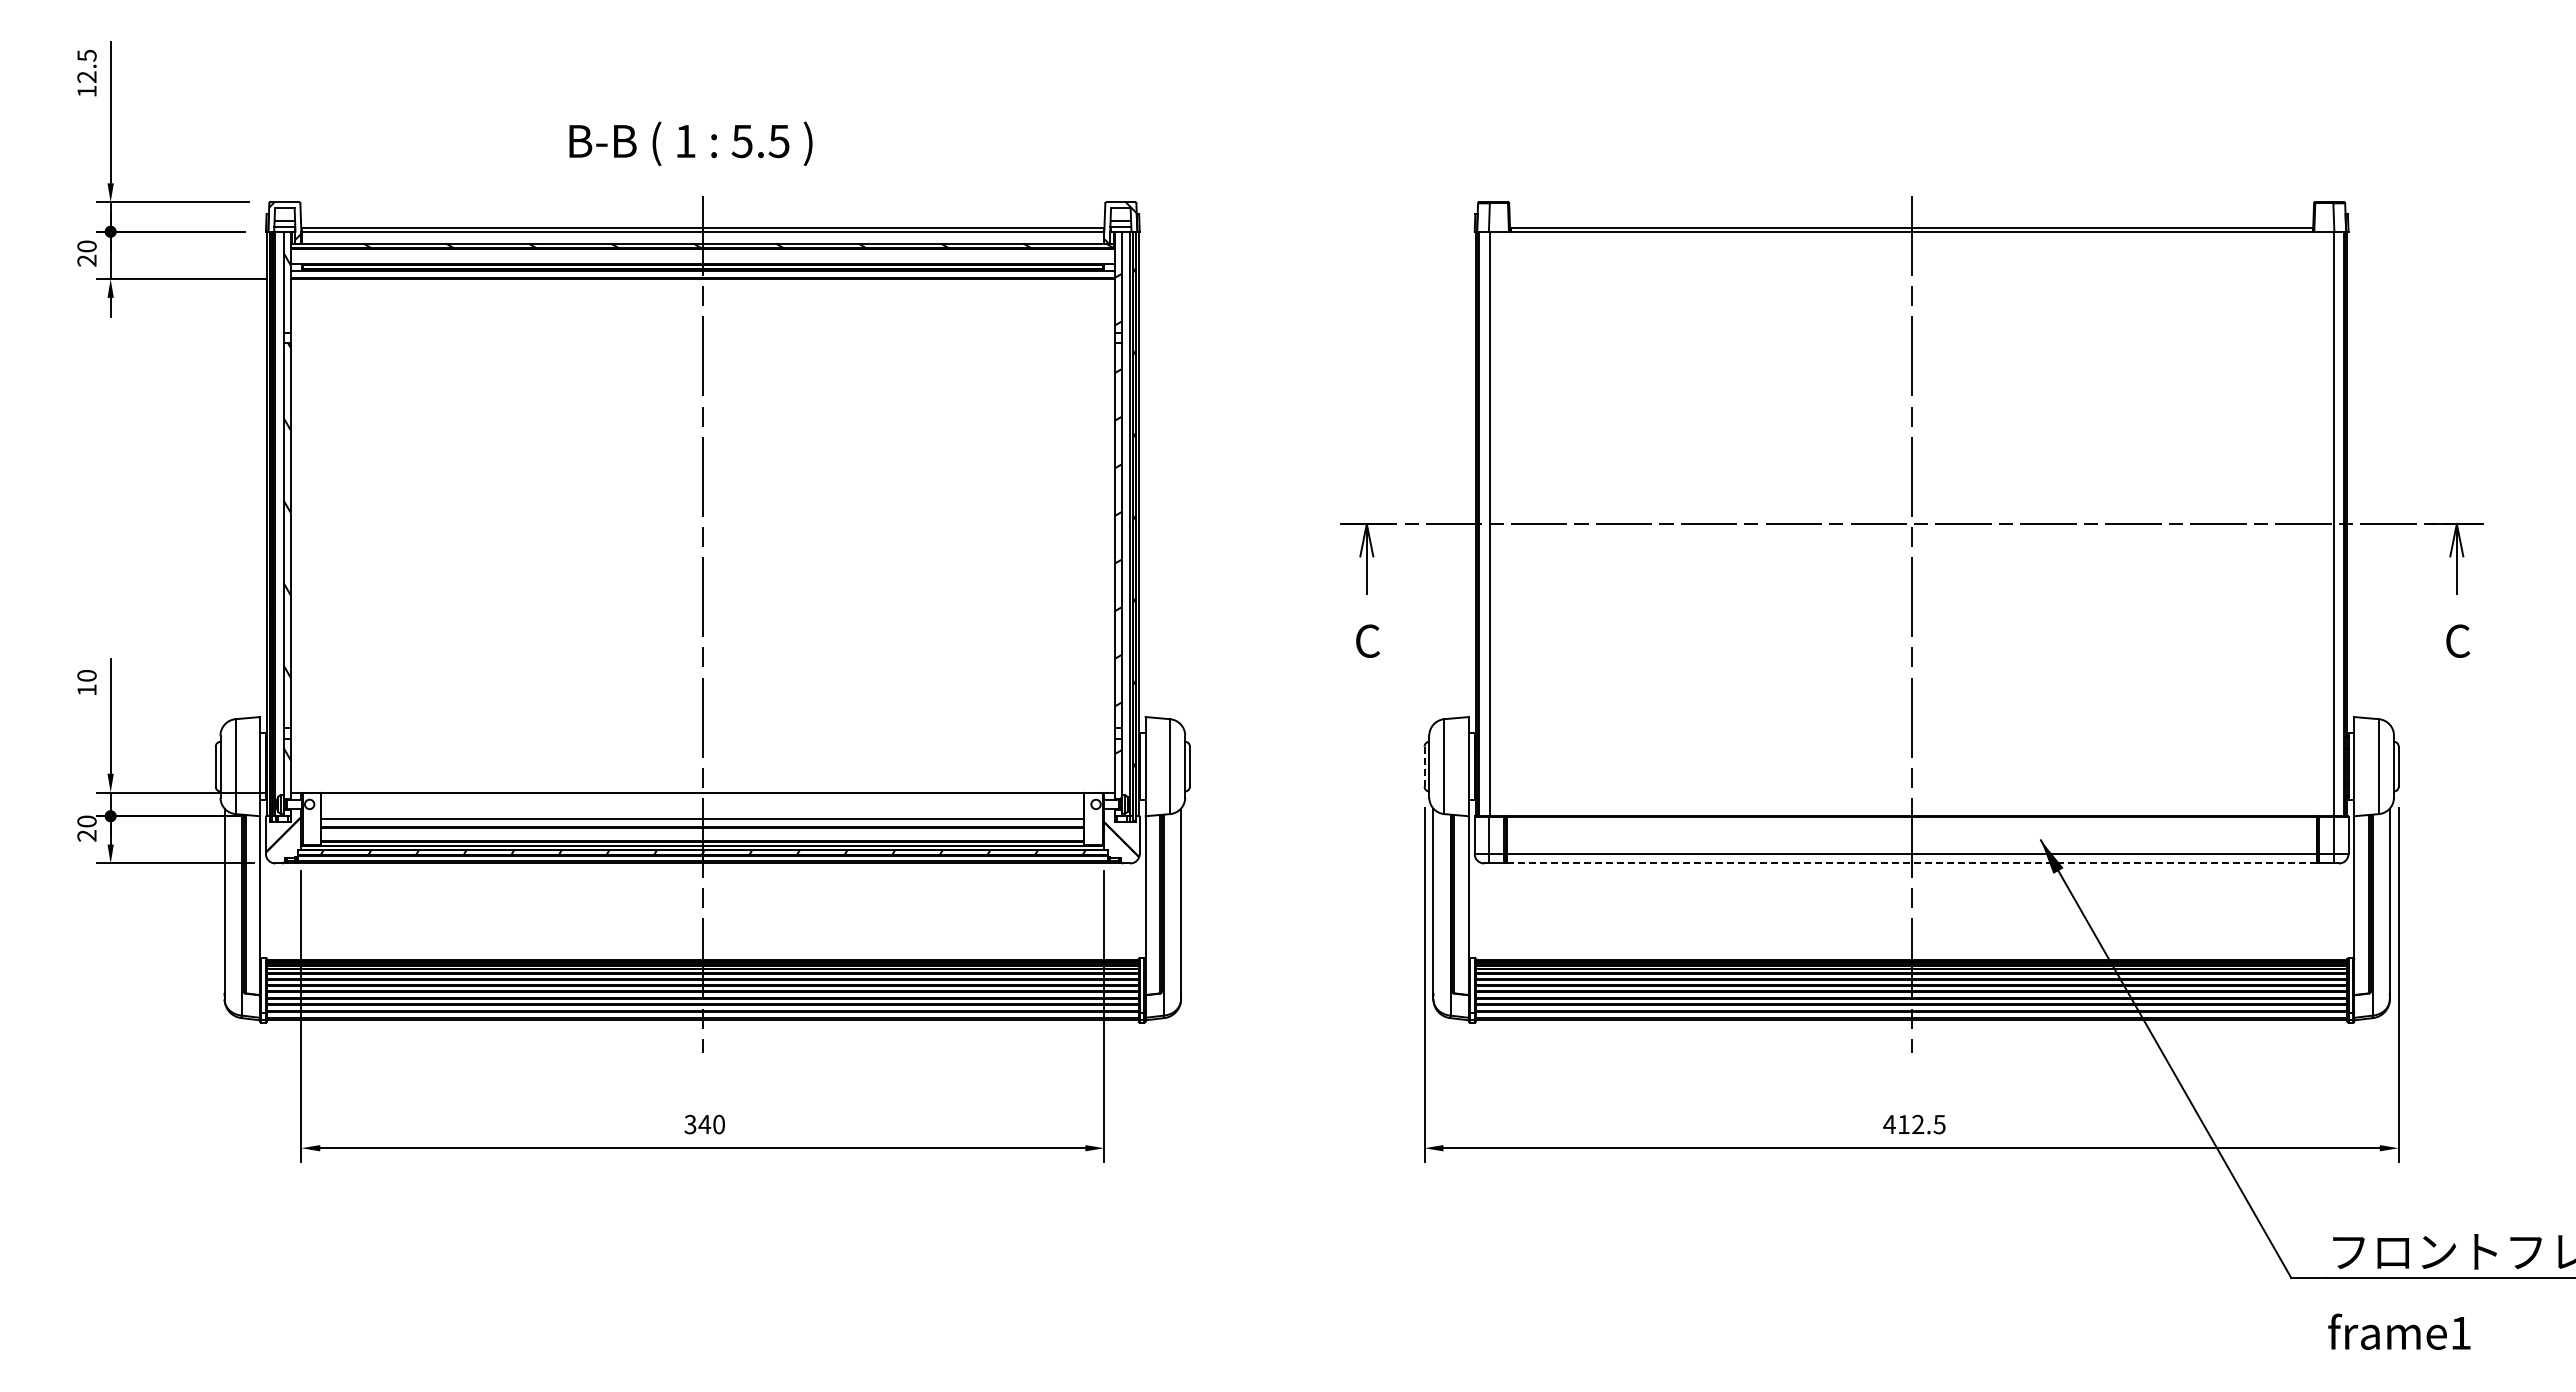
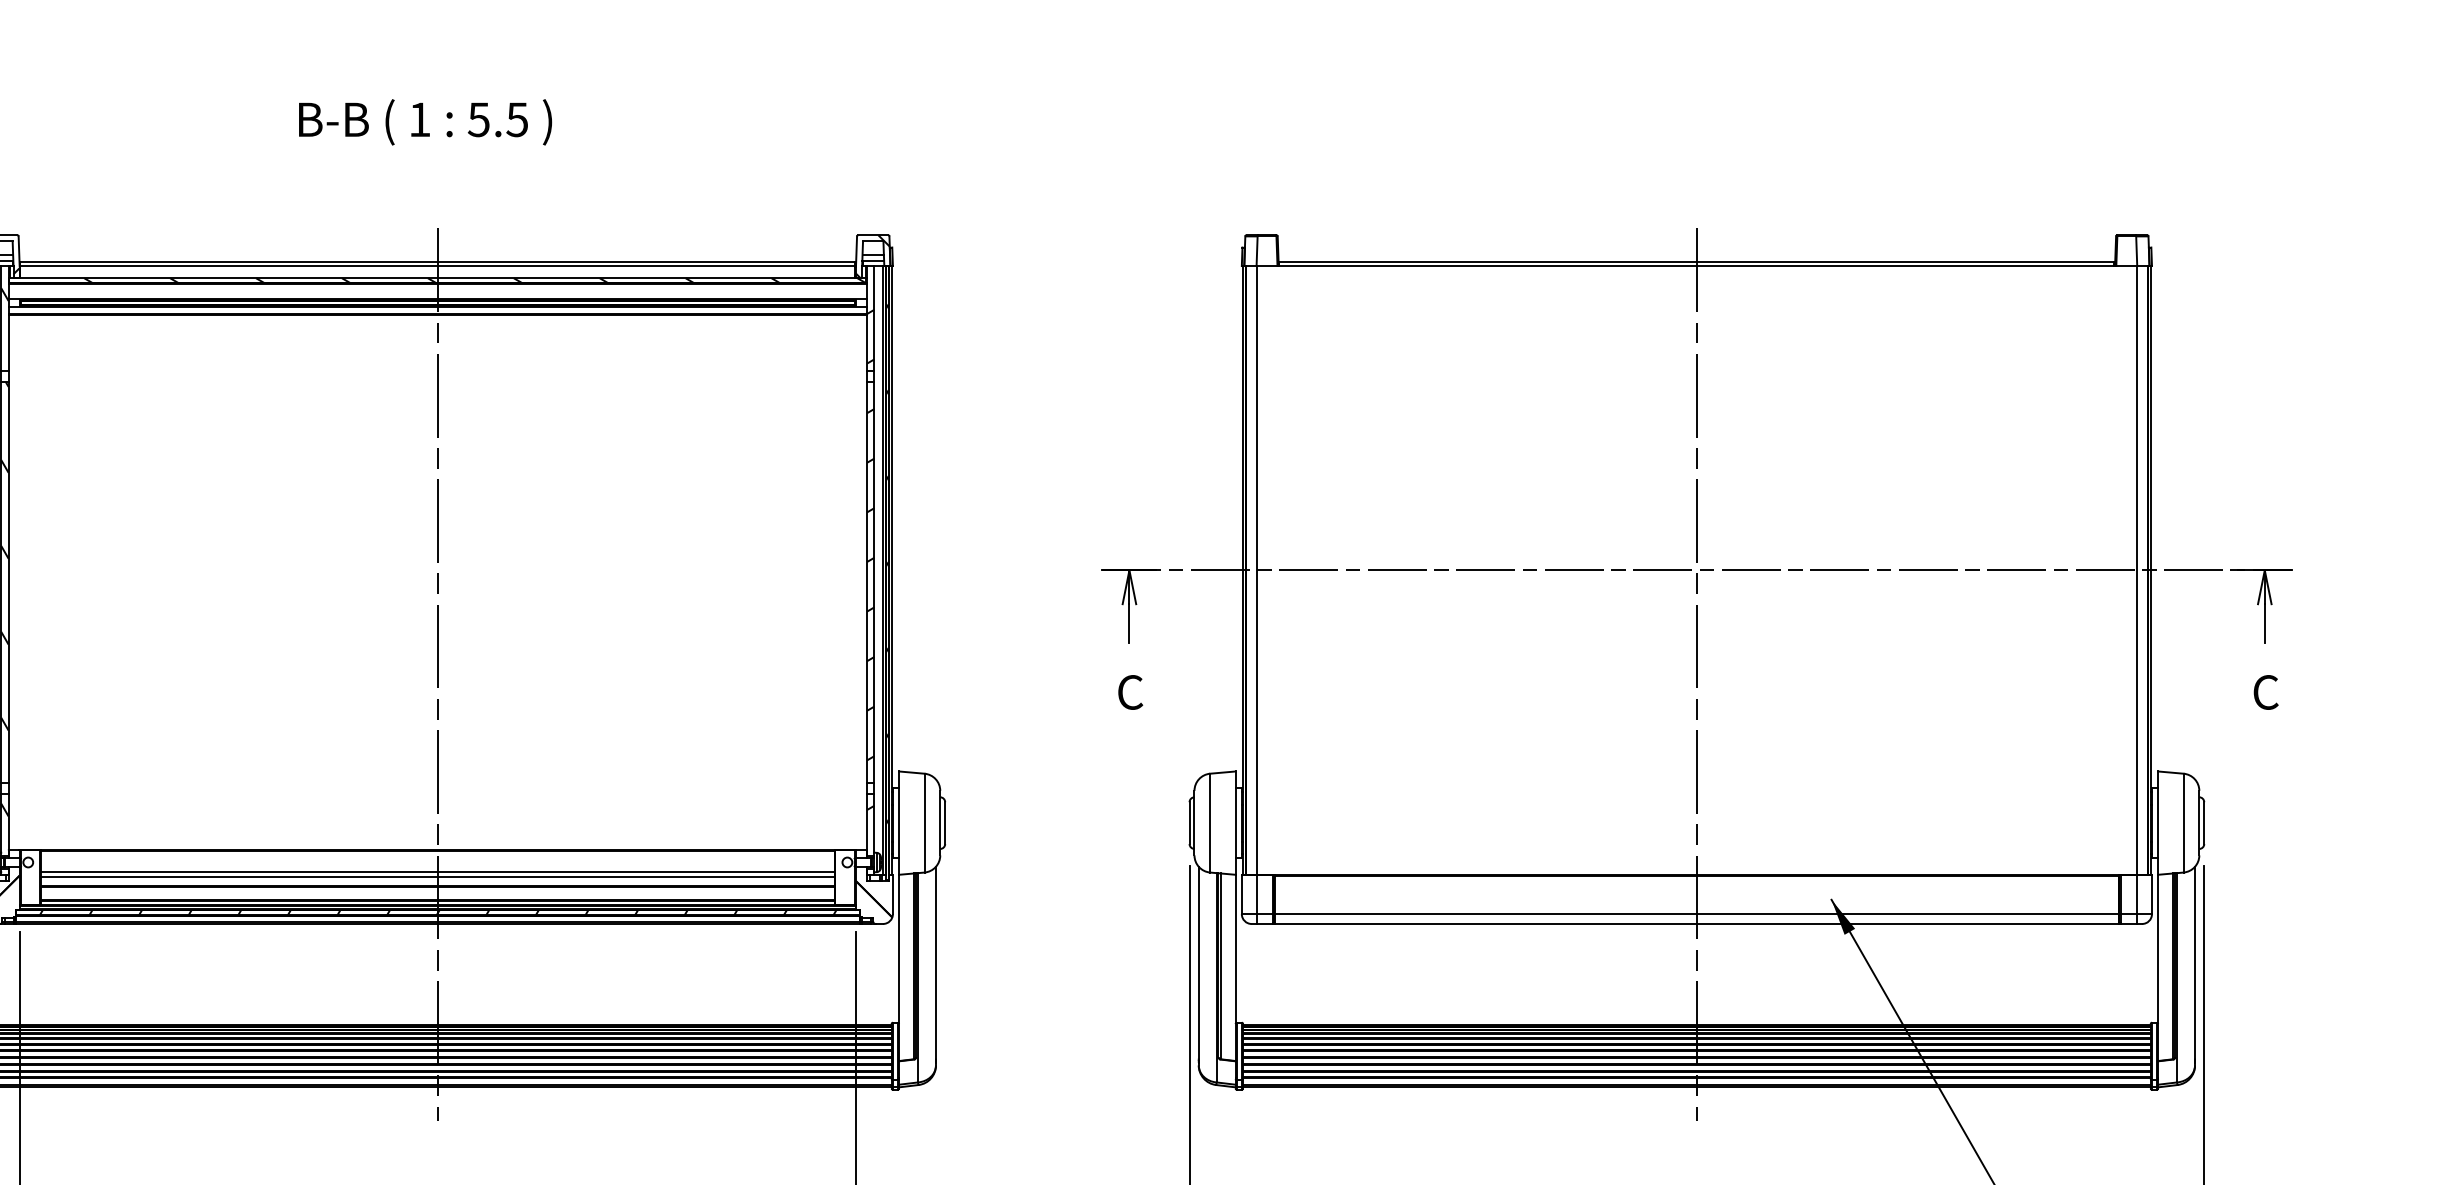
text: (690, 143) -> (424, 121), moved
line: (1424, 766) -> (1189, 822), dashed -> solid
line: (702, 813) -> (437, 871), added
line: (1912, 863) -> (1697, 924), dashed -> solid

